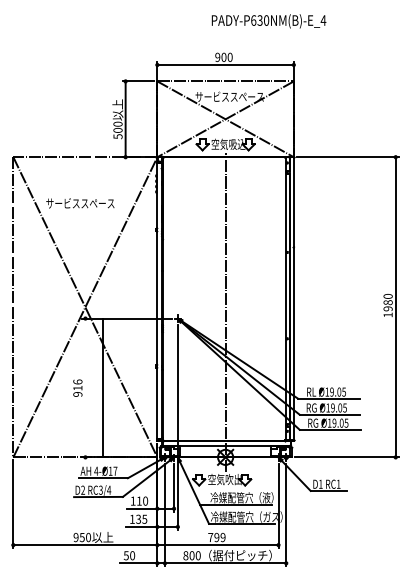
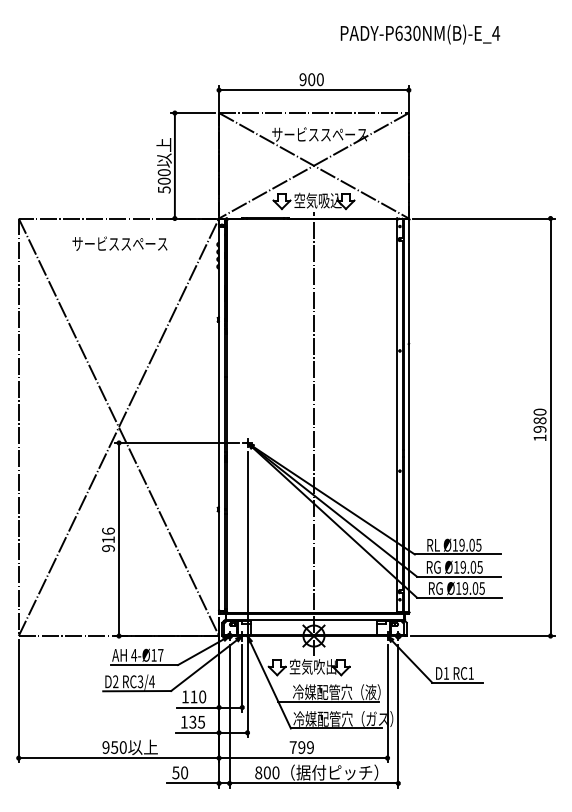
text: (269, 21) -> (420, 34), moved
text: (80, 203) -> (119, 243), moved
line: (103, 387) -> (119, 539), moved

